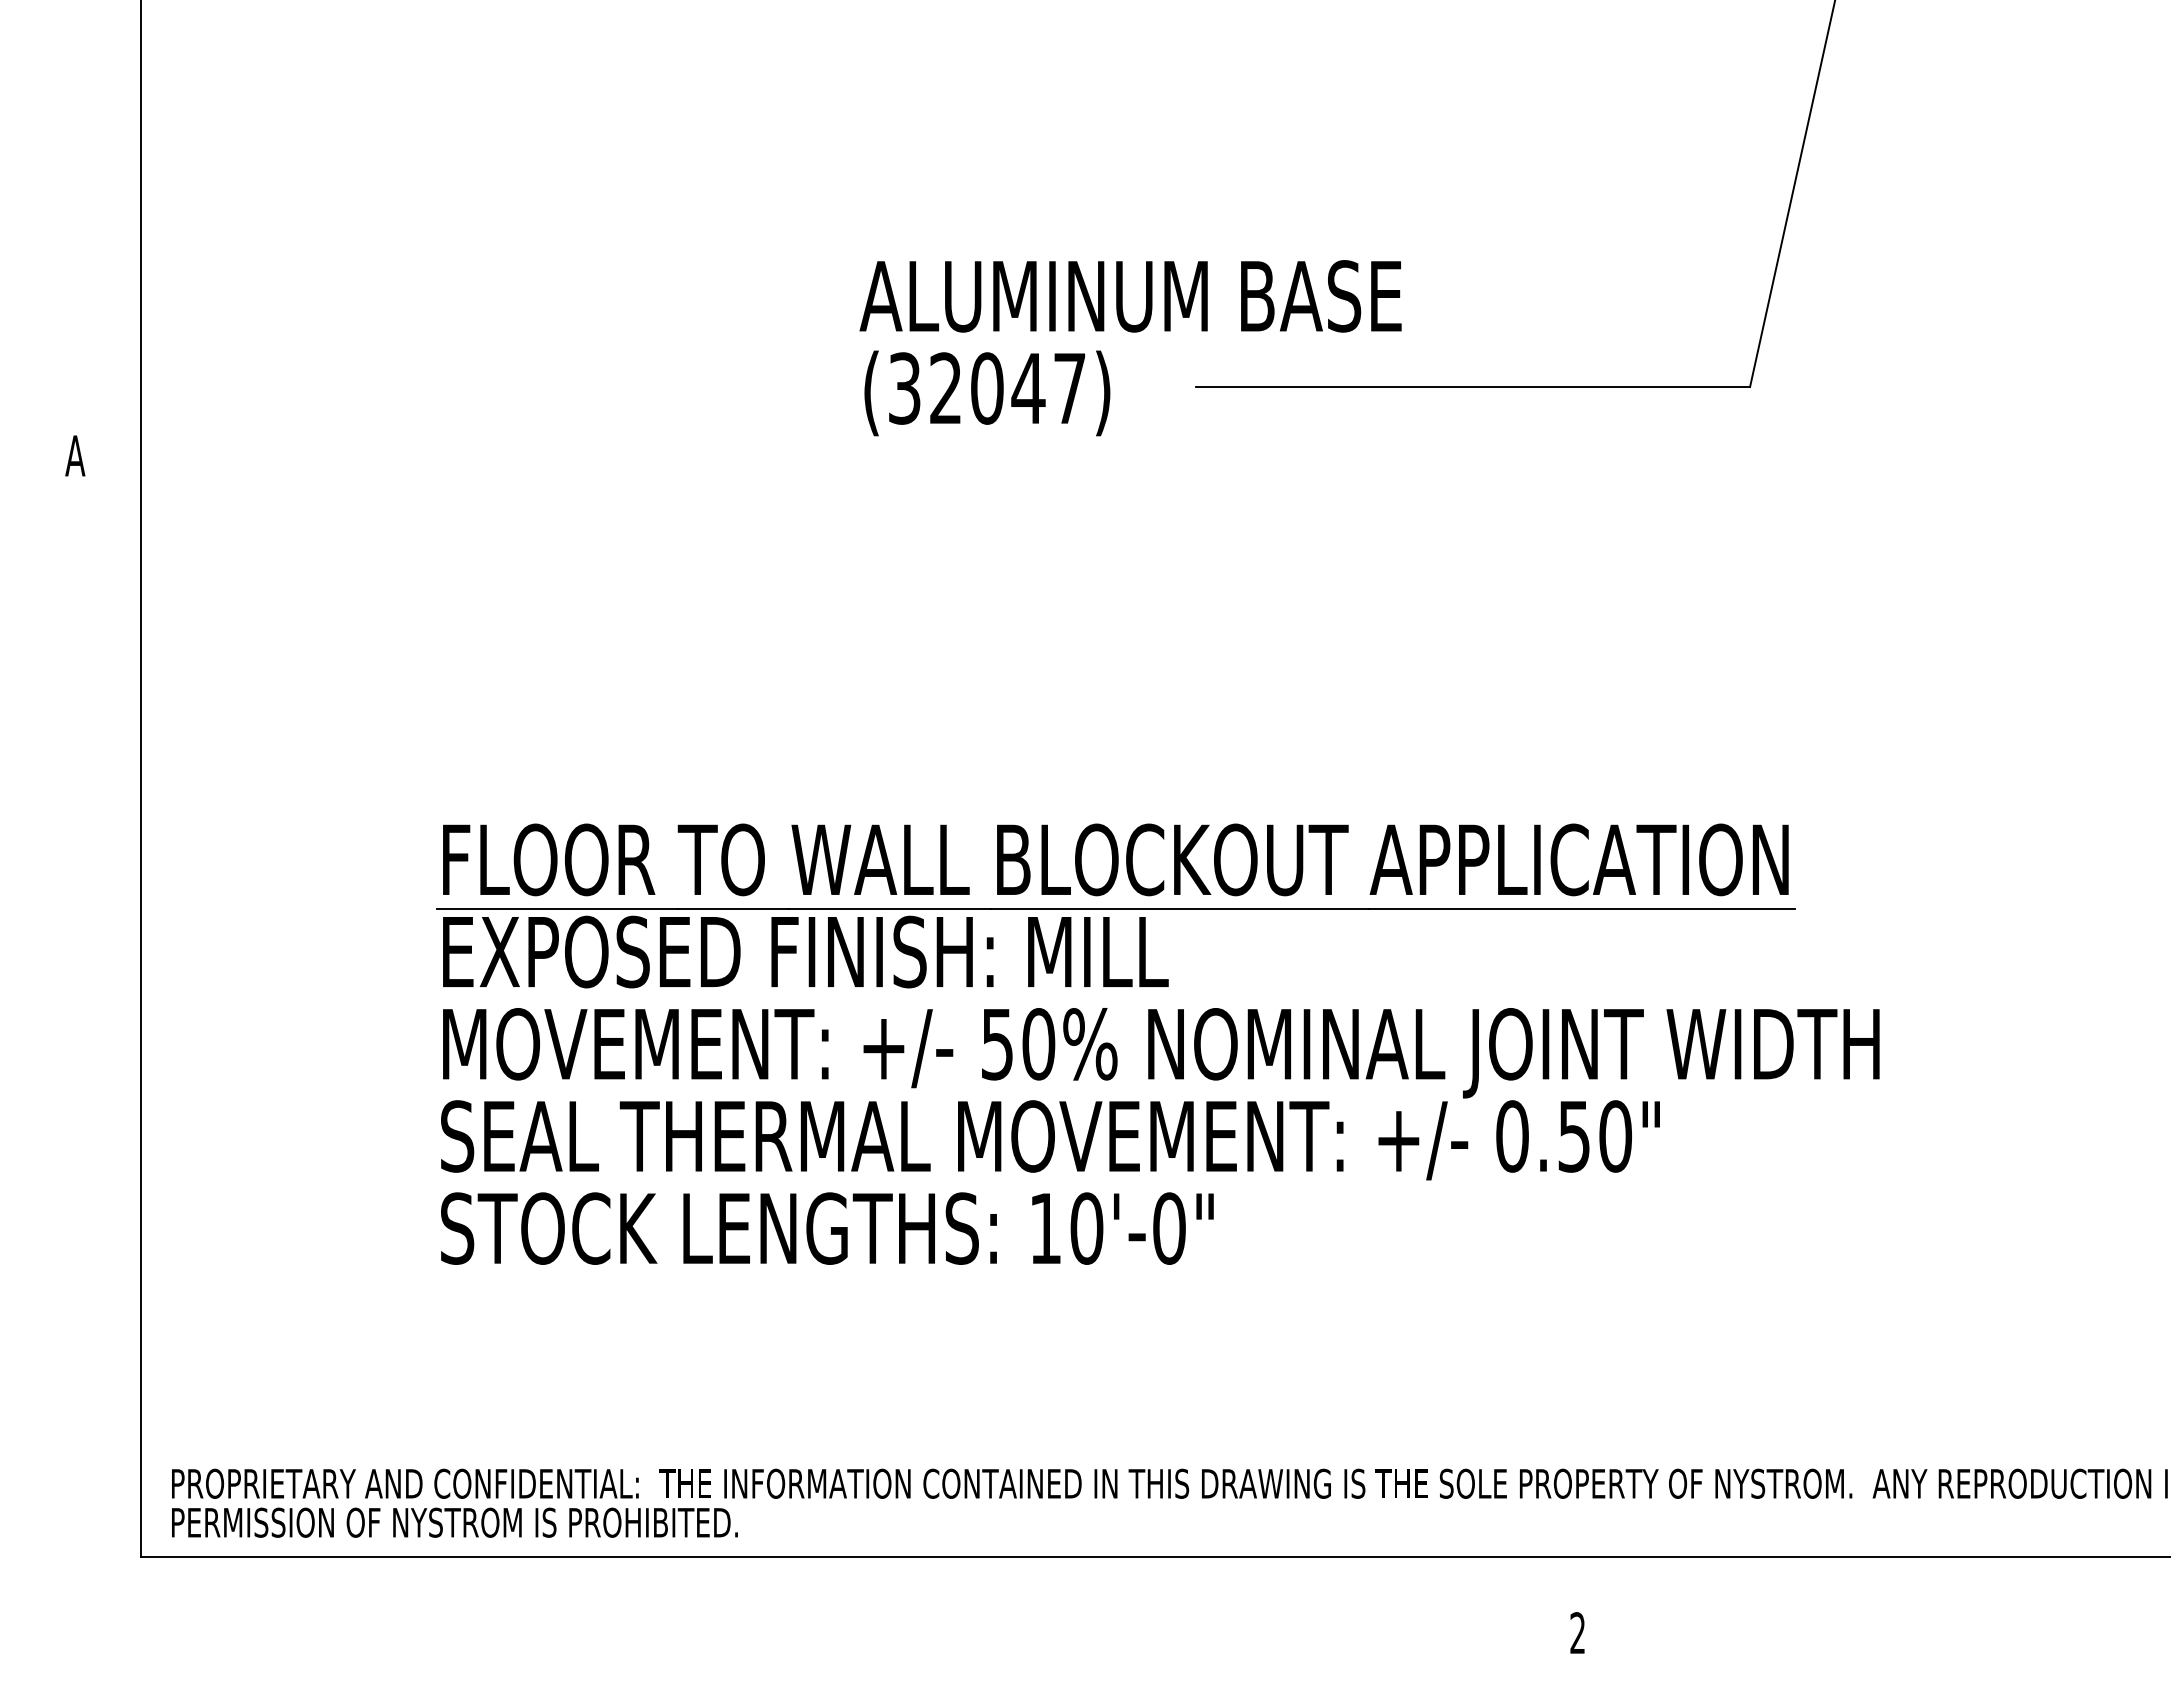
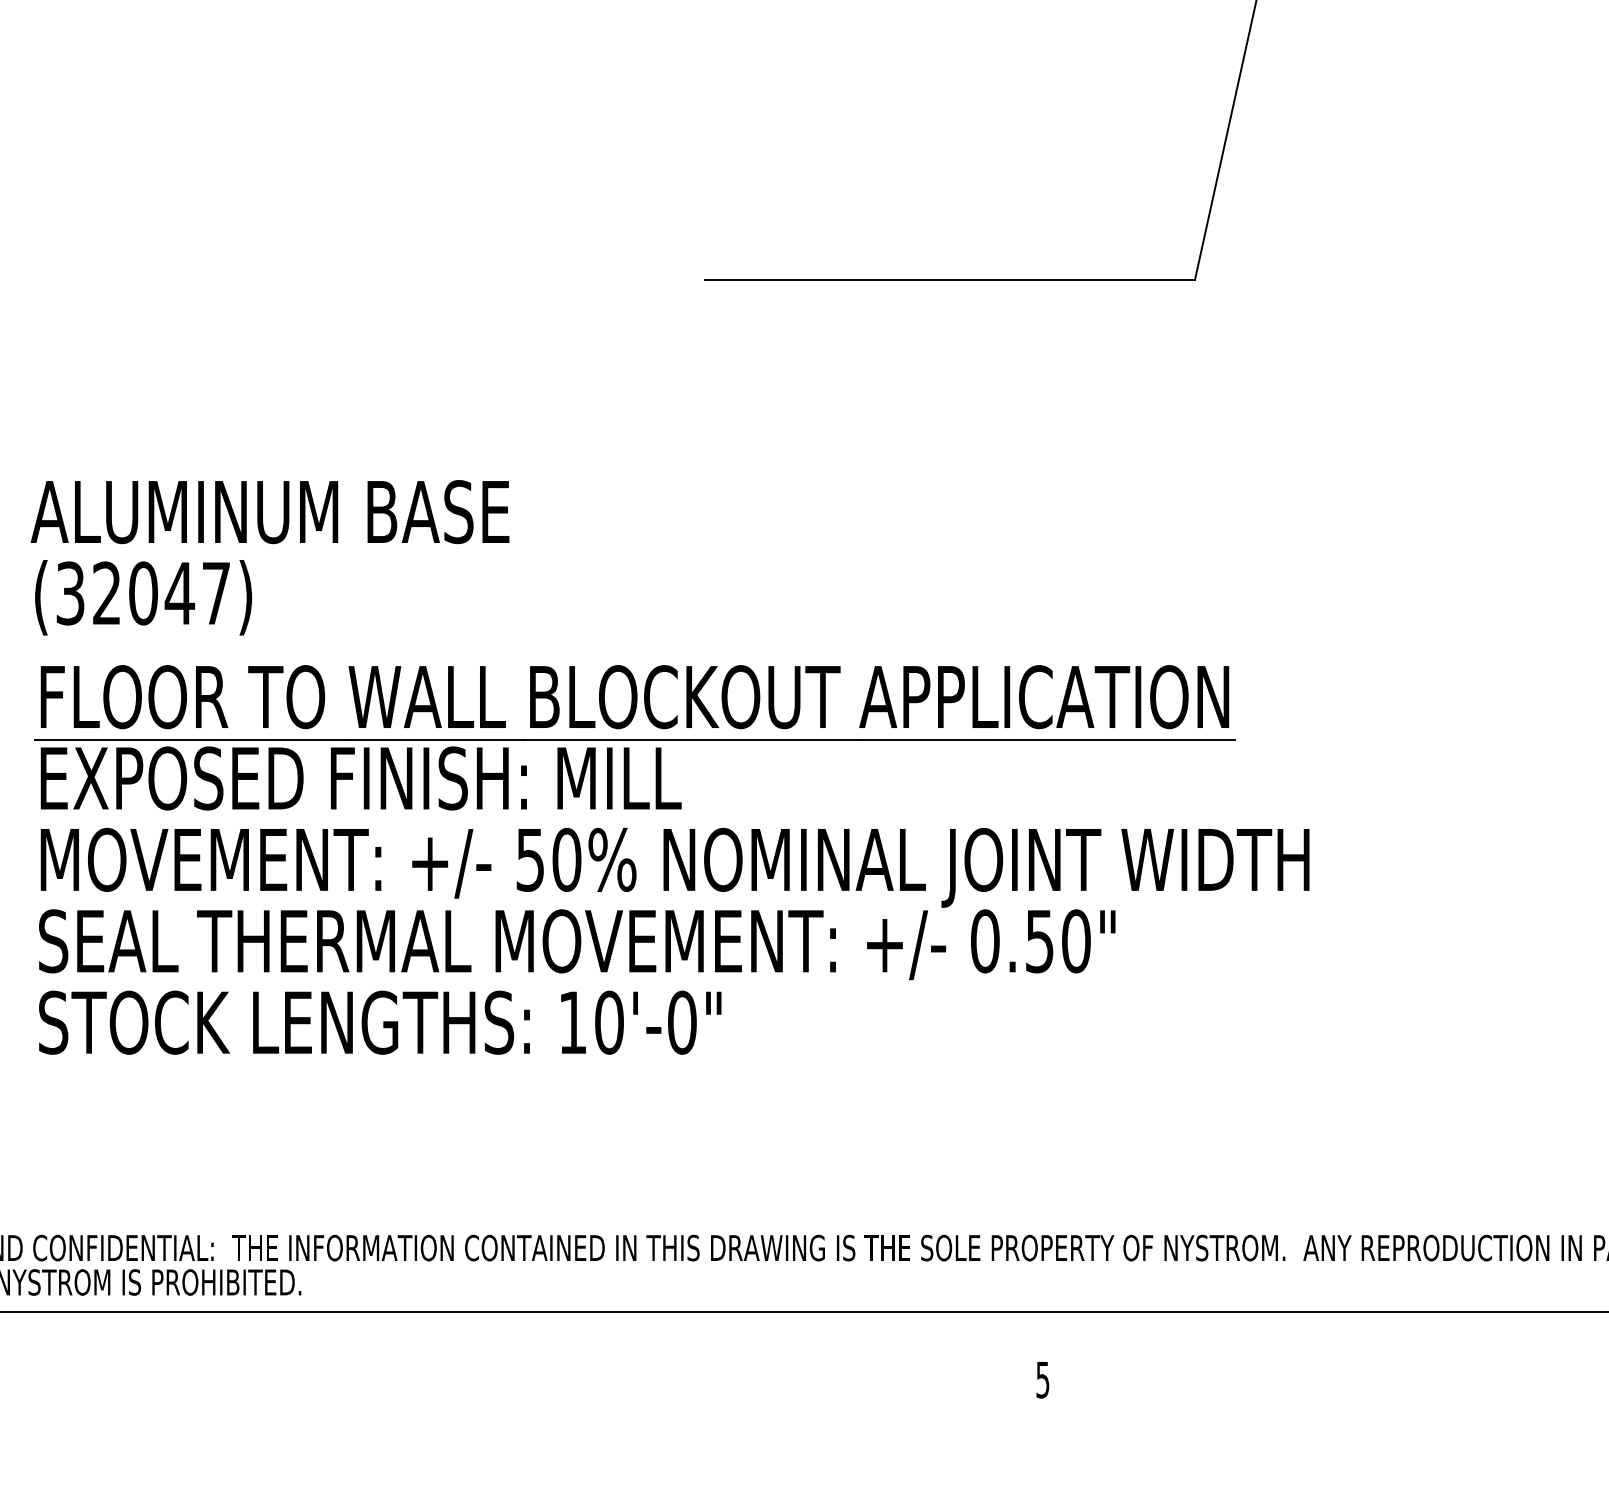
text: (1130, 348) -> (269, 558), moved
text: (1577, 1633) -> (1042, 1380), 2 -> 5

